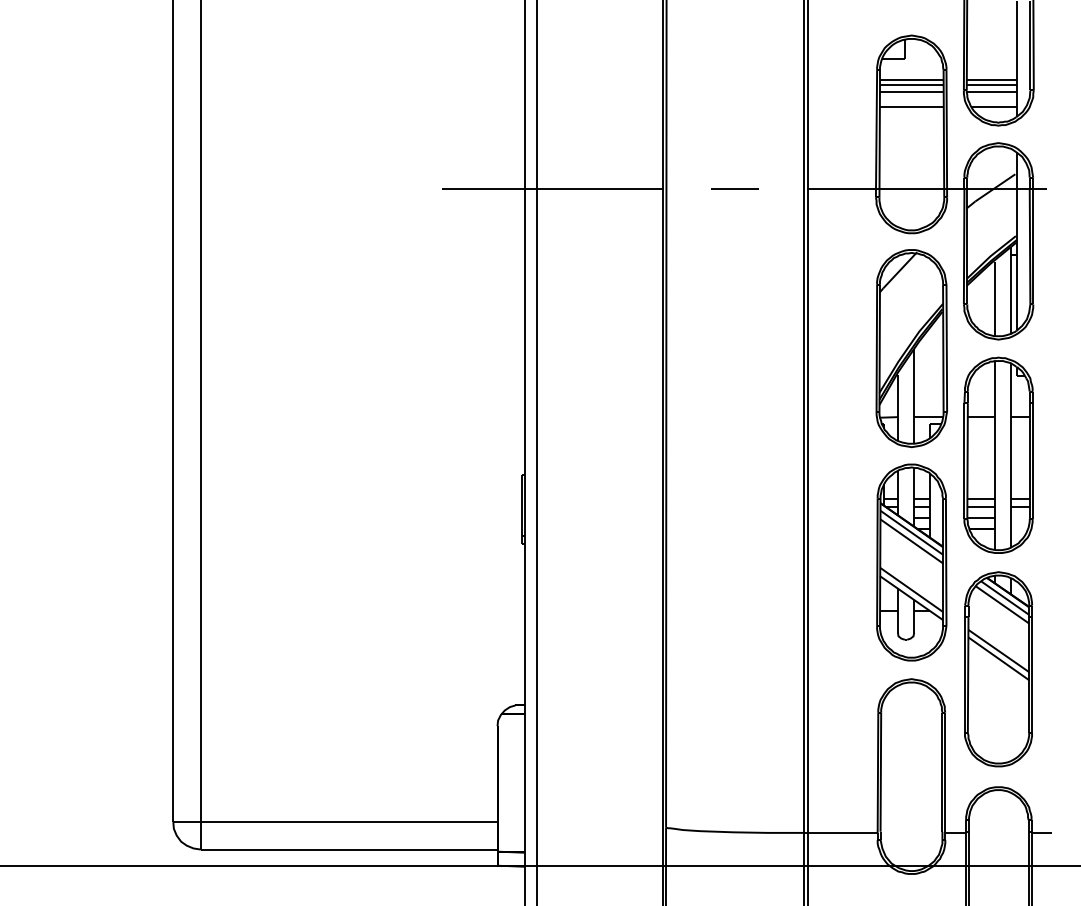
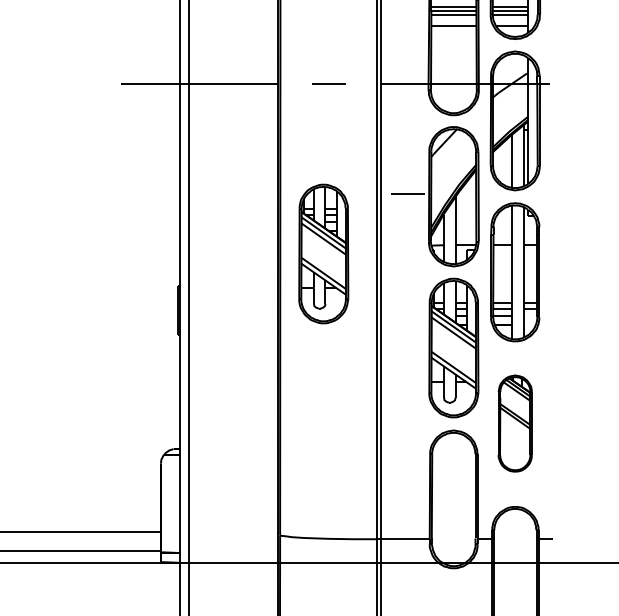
line: (846, 343) -> (407, 193), added
part: (727, 429) -> (323, 253), added
part: (998, 669) -> (515, 423), size x0.7

